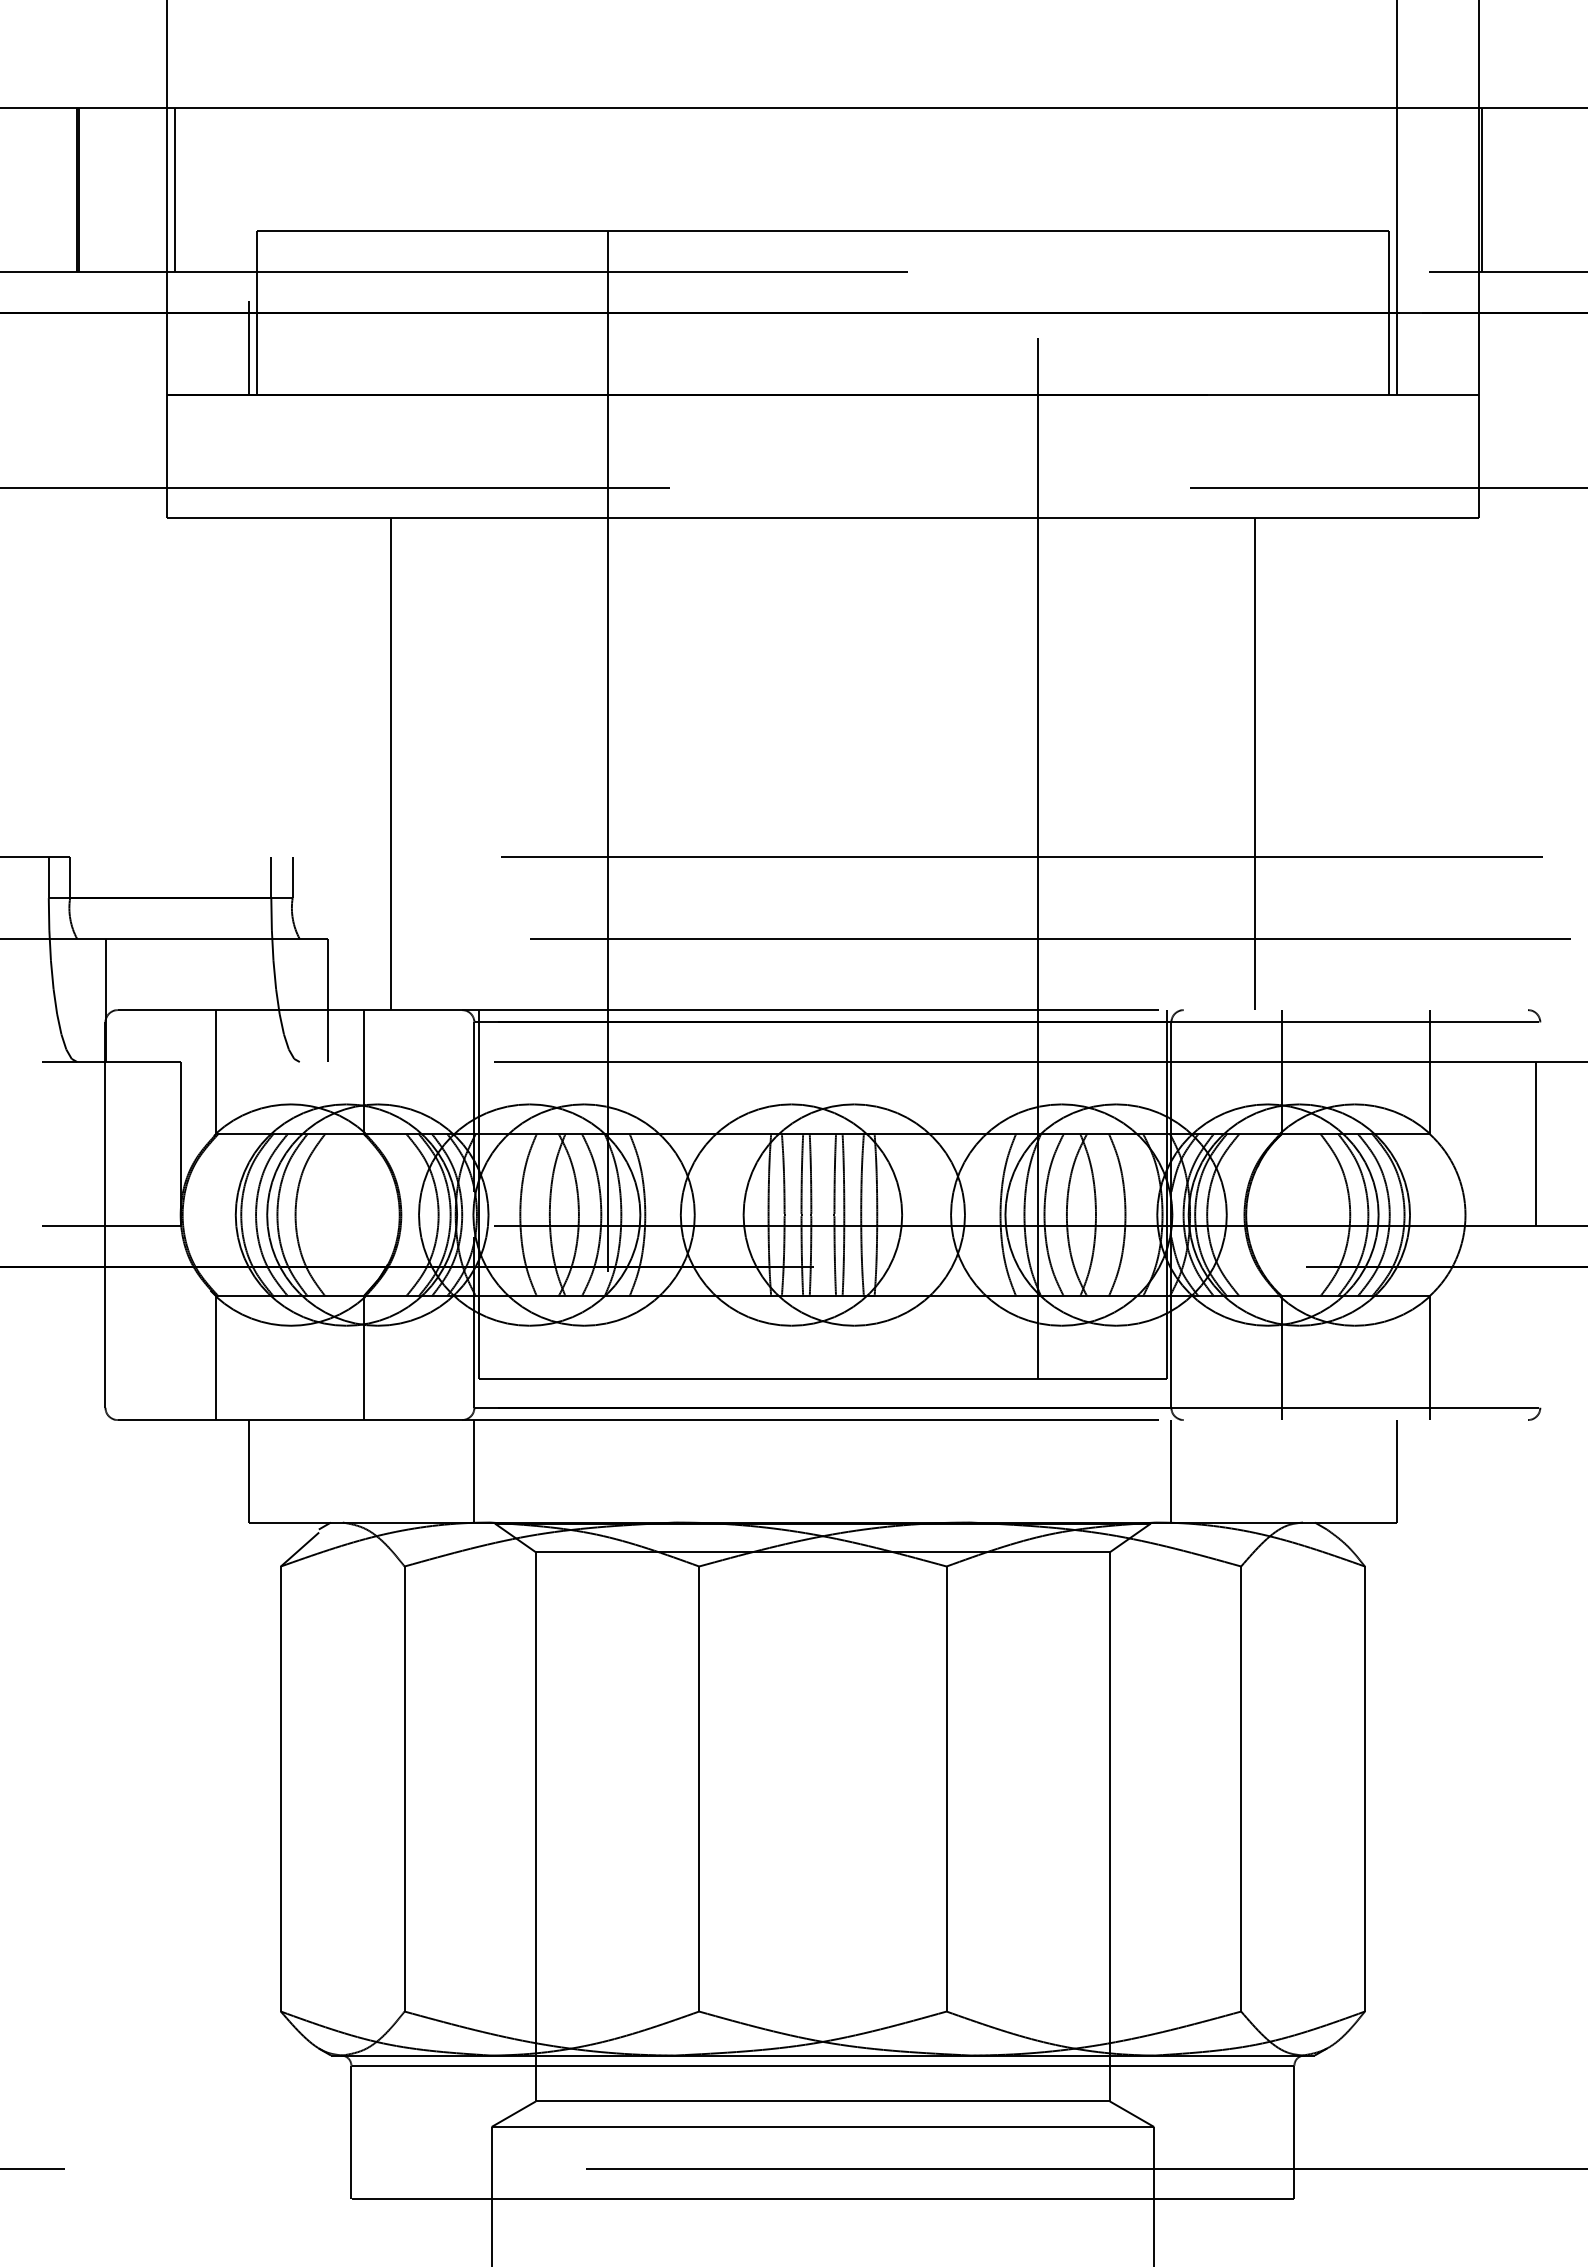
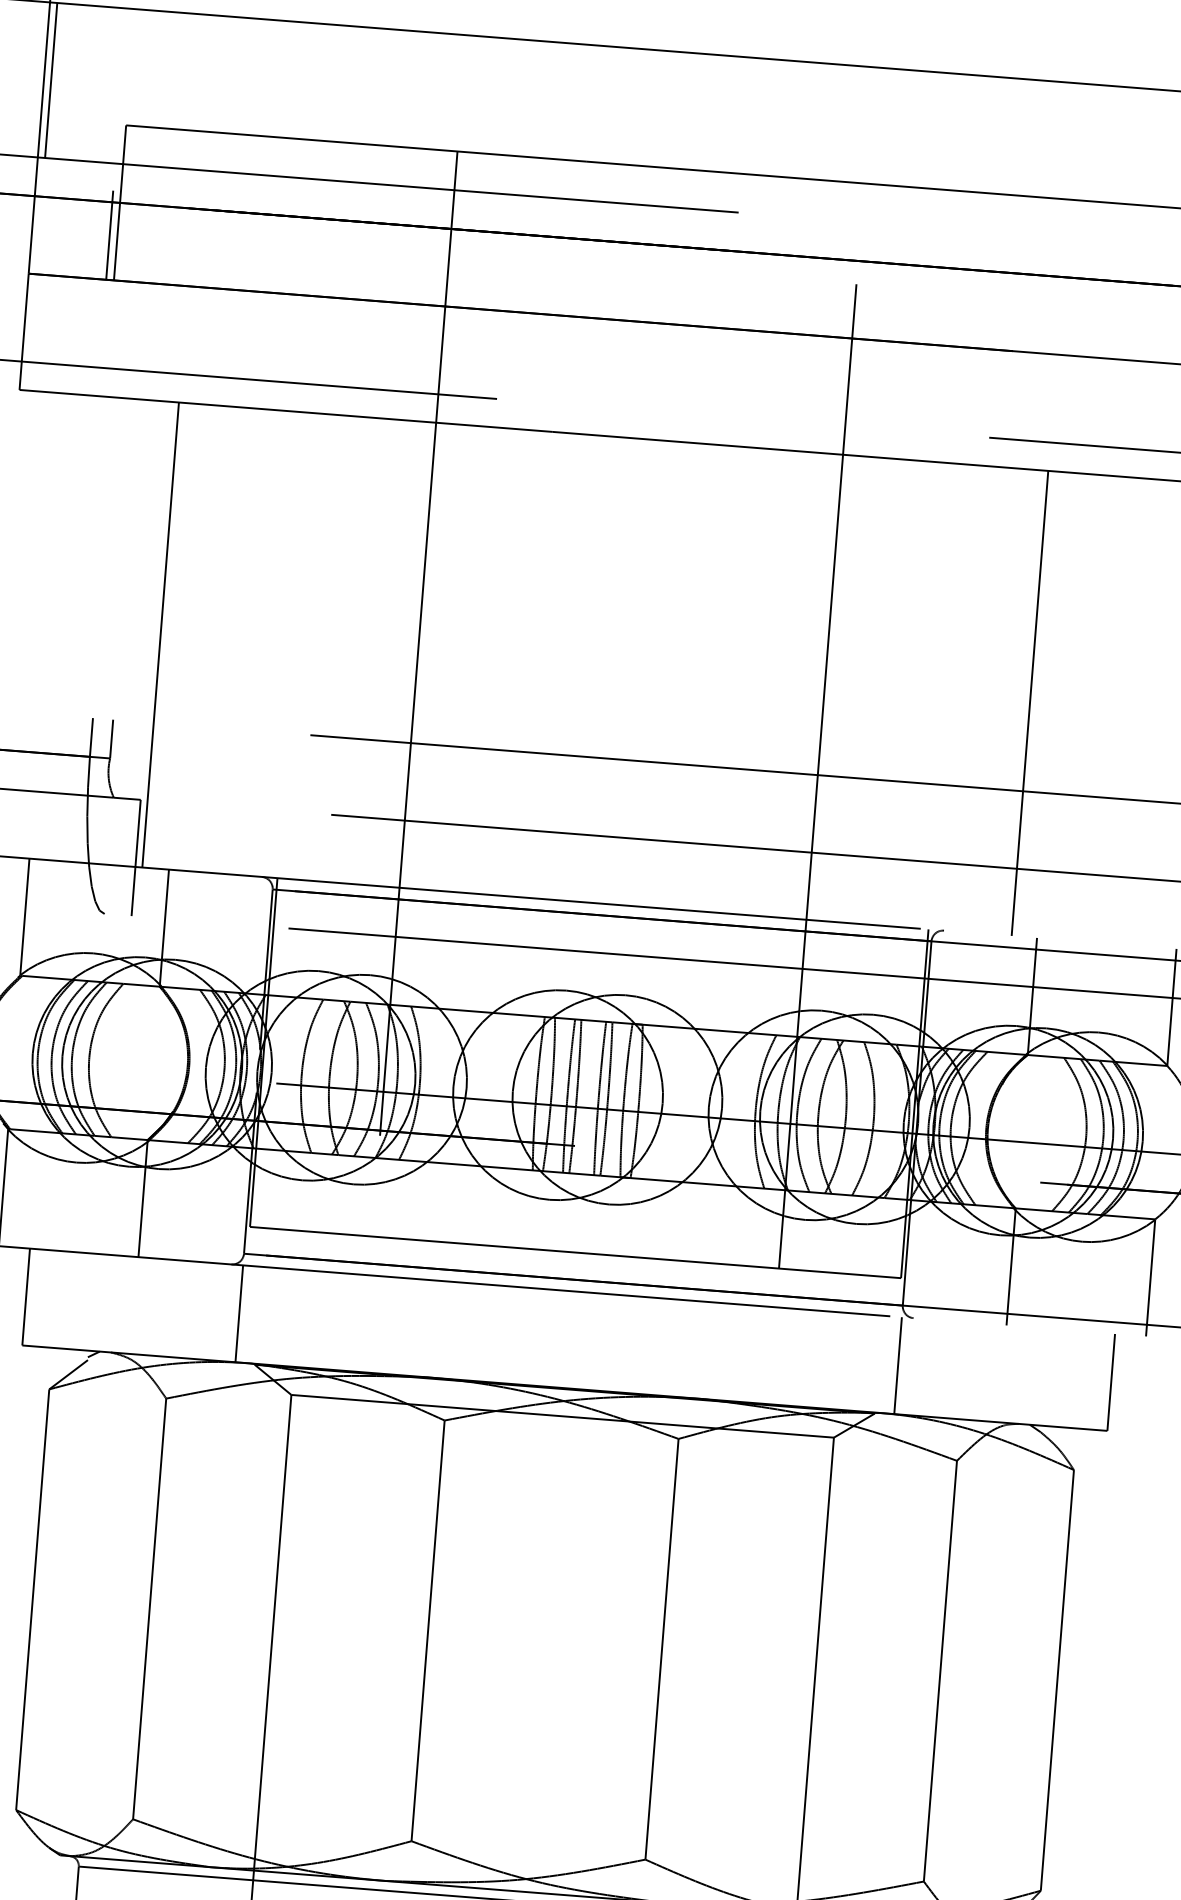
line: (390, 764) -> (160, 635), moved

